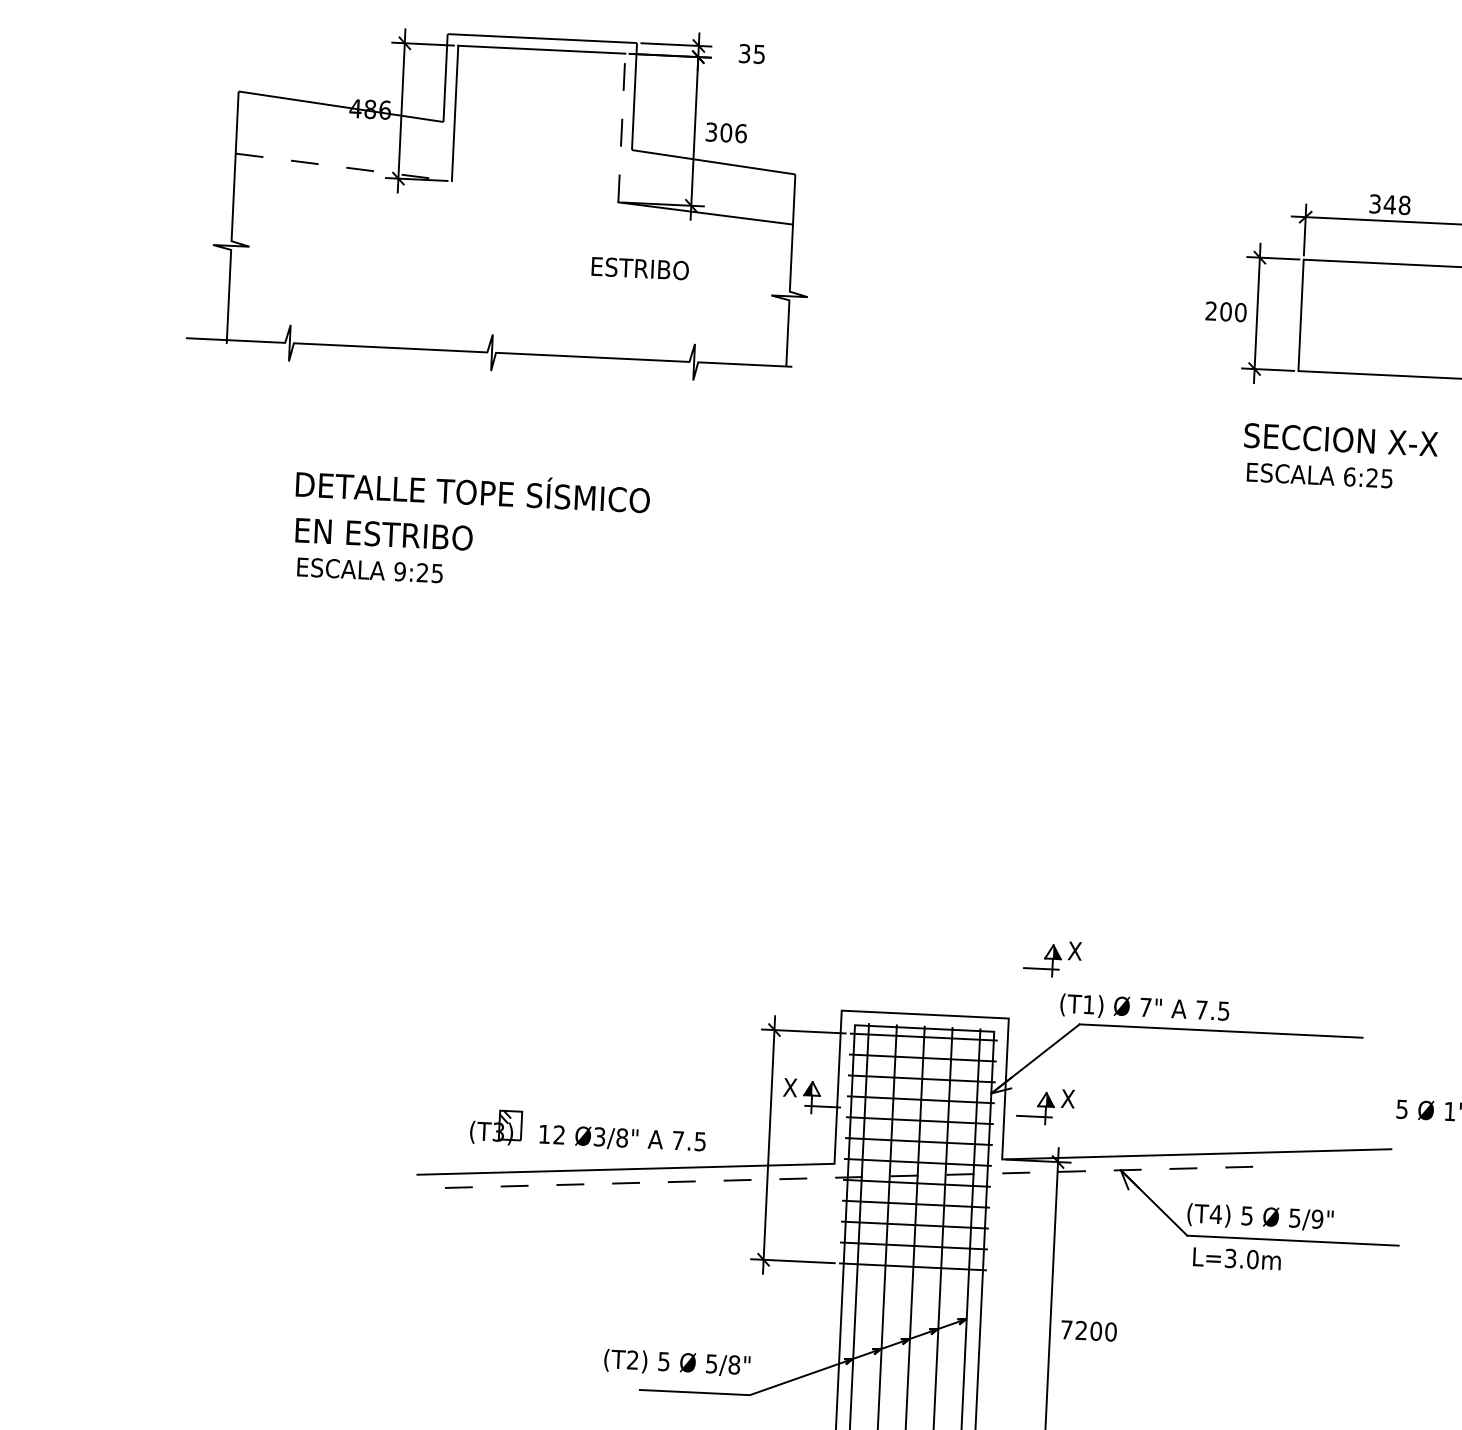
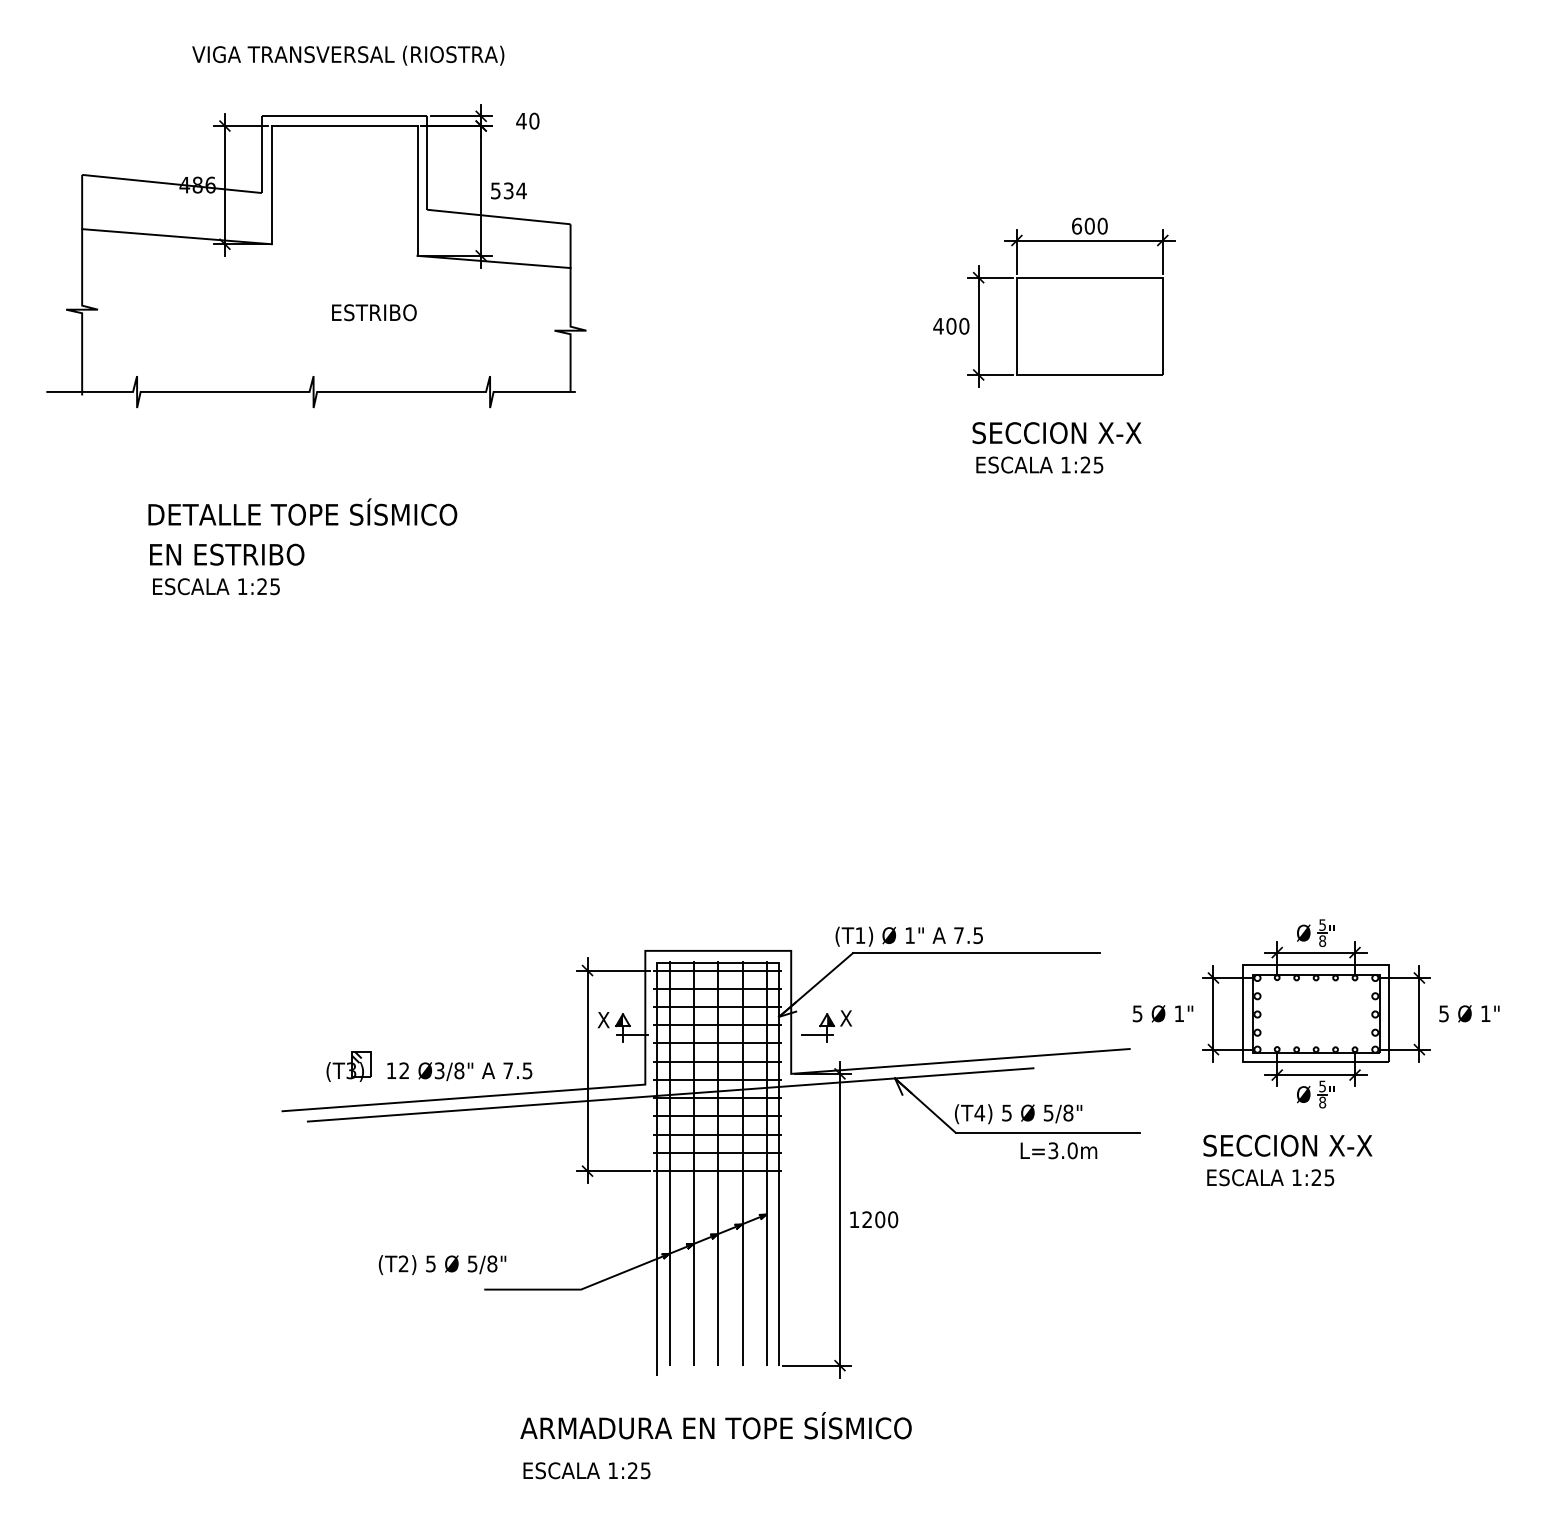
text: (751, 53) -> (527, 120), 35 -> 40
line: (621, 127) -> (417, 190), dashed -> solid
text: (726, 132) -> (508, 190), 306 -> 534
line: (344, 167) -> (177, 236), dashed -> solid
text: (1389, 203) -> (1089, 225), 348 -> 600
text: (640, 268) -> (374, 312), moved
text: (1211, 310) -> (938, 325), 200 -> 400
text: (1350, 476) -> (1066, 464), 6:25 -> 1:25
text: (400, 571) -> (242, 586), 9:25 -> 1:25
part: (1052, 959) -> (826, 897), removed
text: (1145, 1007) -> (909, 935), 7" -> 1"
line: (862, 1176) -> (670, 1094), dashed -> solid
text: (1317, 1218) -> (1068, 1112), 5/9" -> 5/8"
text: (1236, 1258) -> (1058, 1150), moved
text: (1066, 1329) -> (854, 1219), 7200 -> 1200
text: (677, 1364) -> (442, 1265), moved

